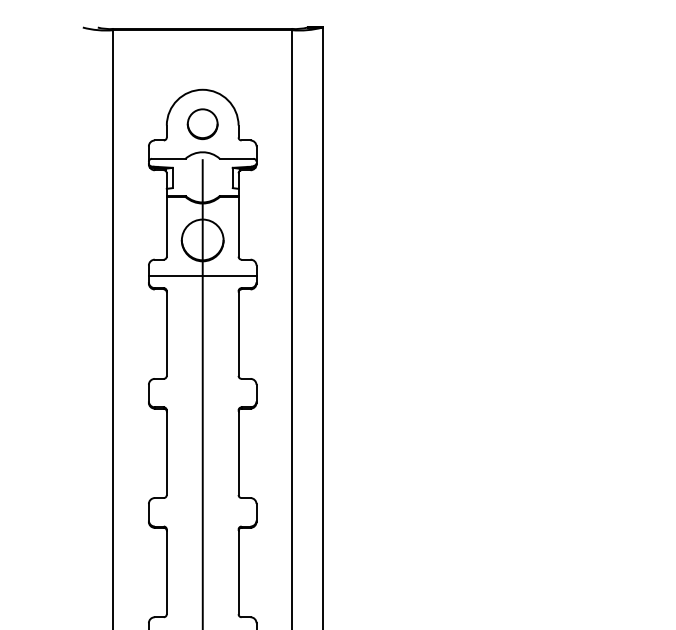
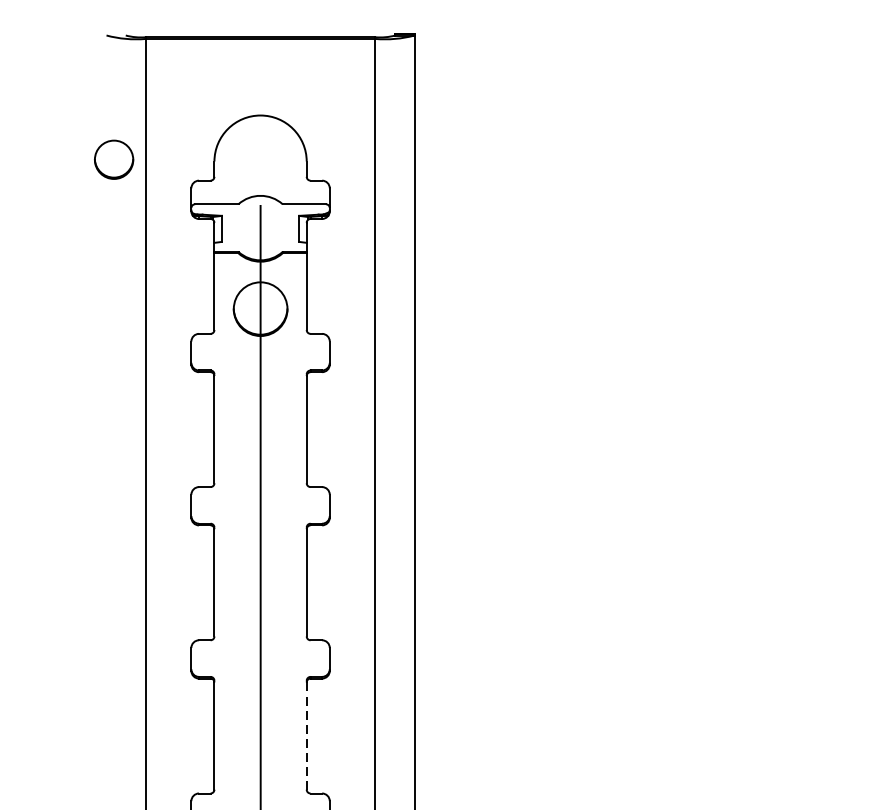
part: (202, 124) -> (113, 160), moved
line: (202, 276) -> (260, 355), removed
line: (238, 572) -> (306, 735), solid -> dashed

